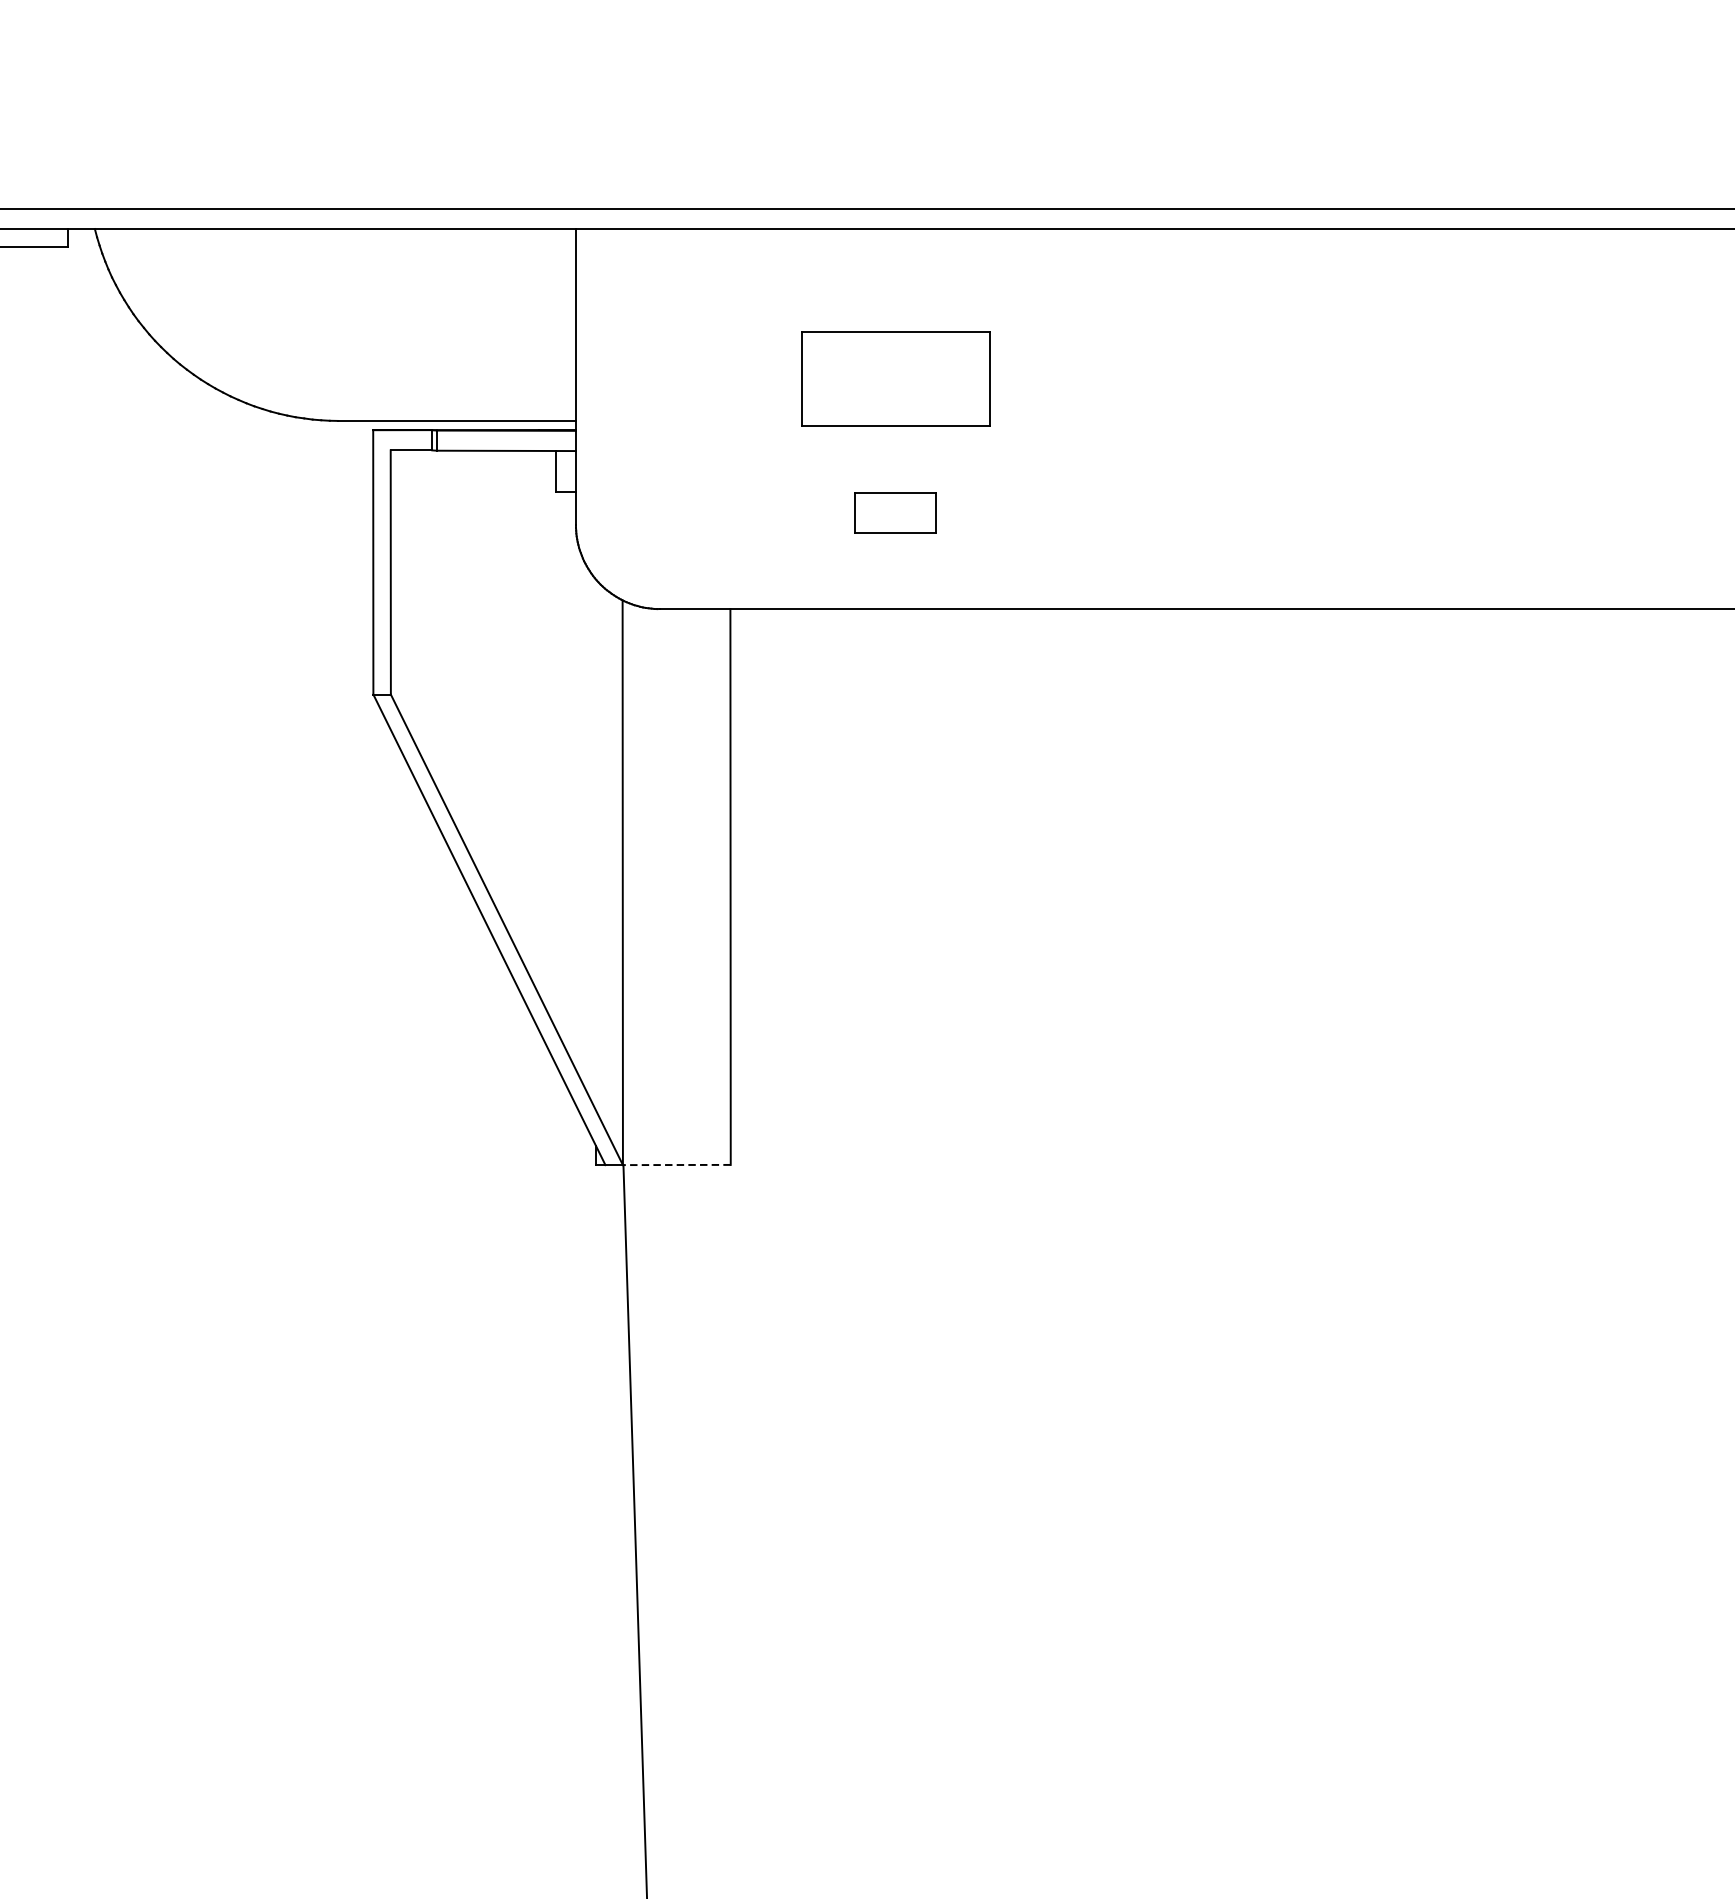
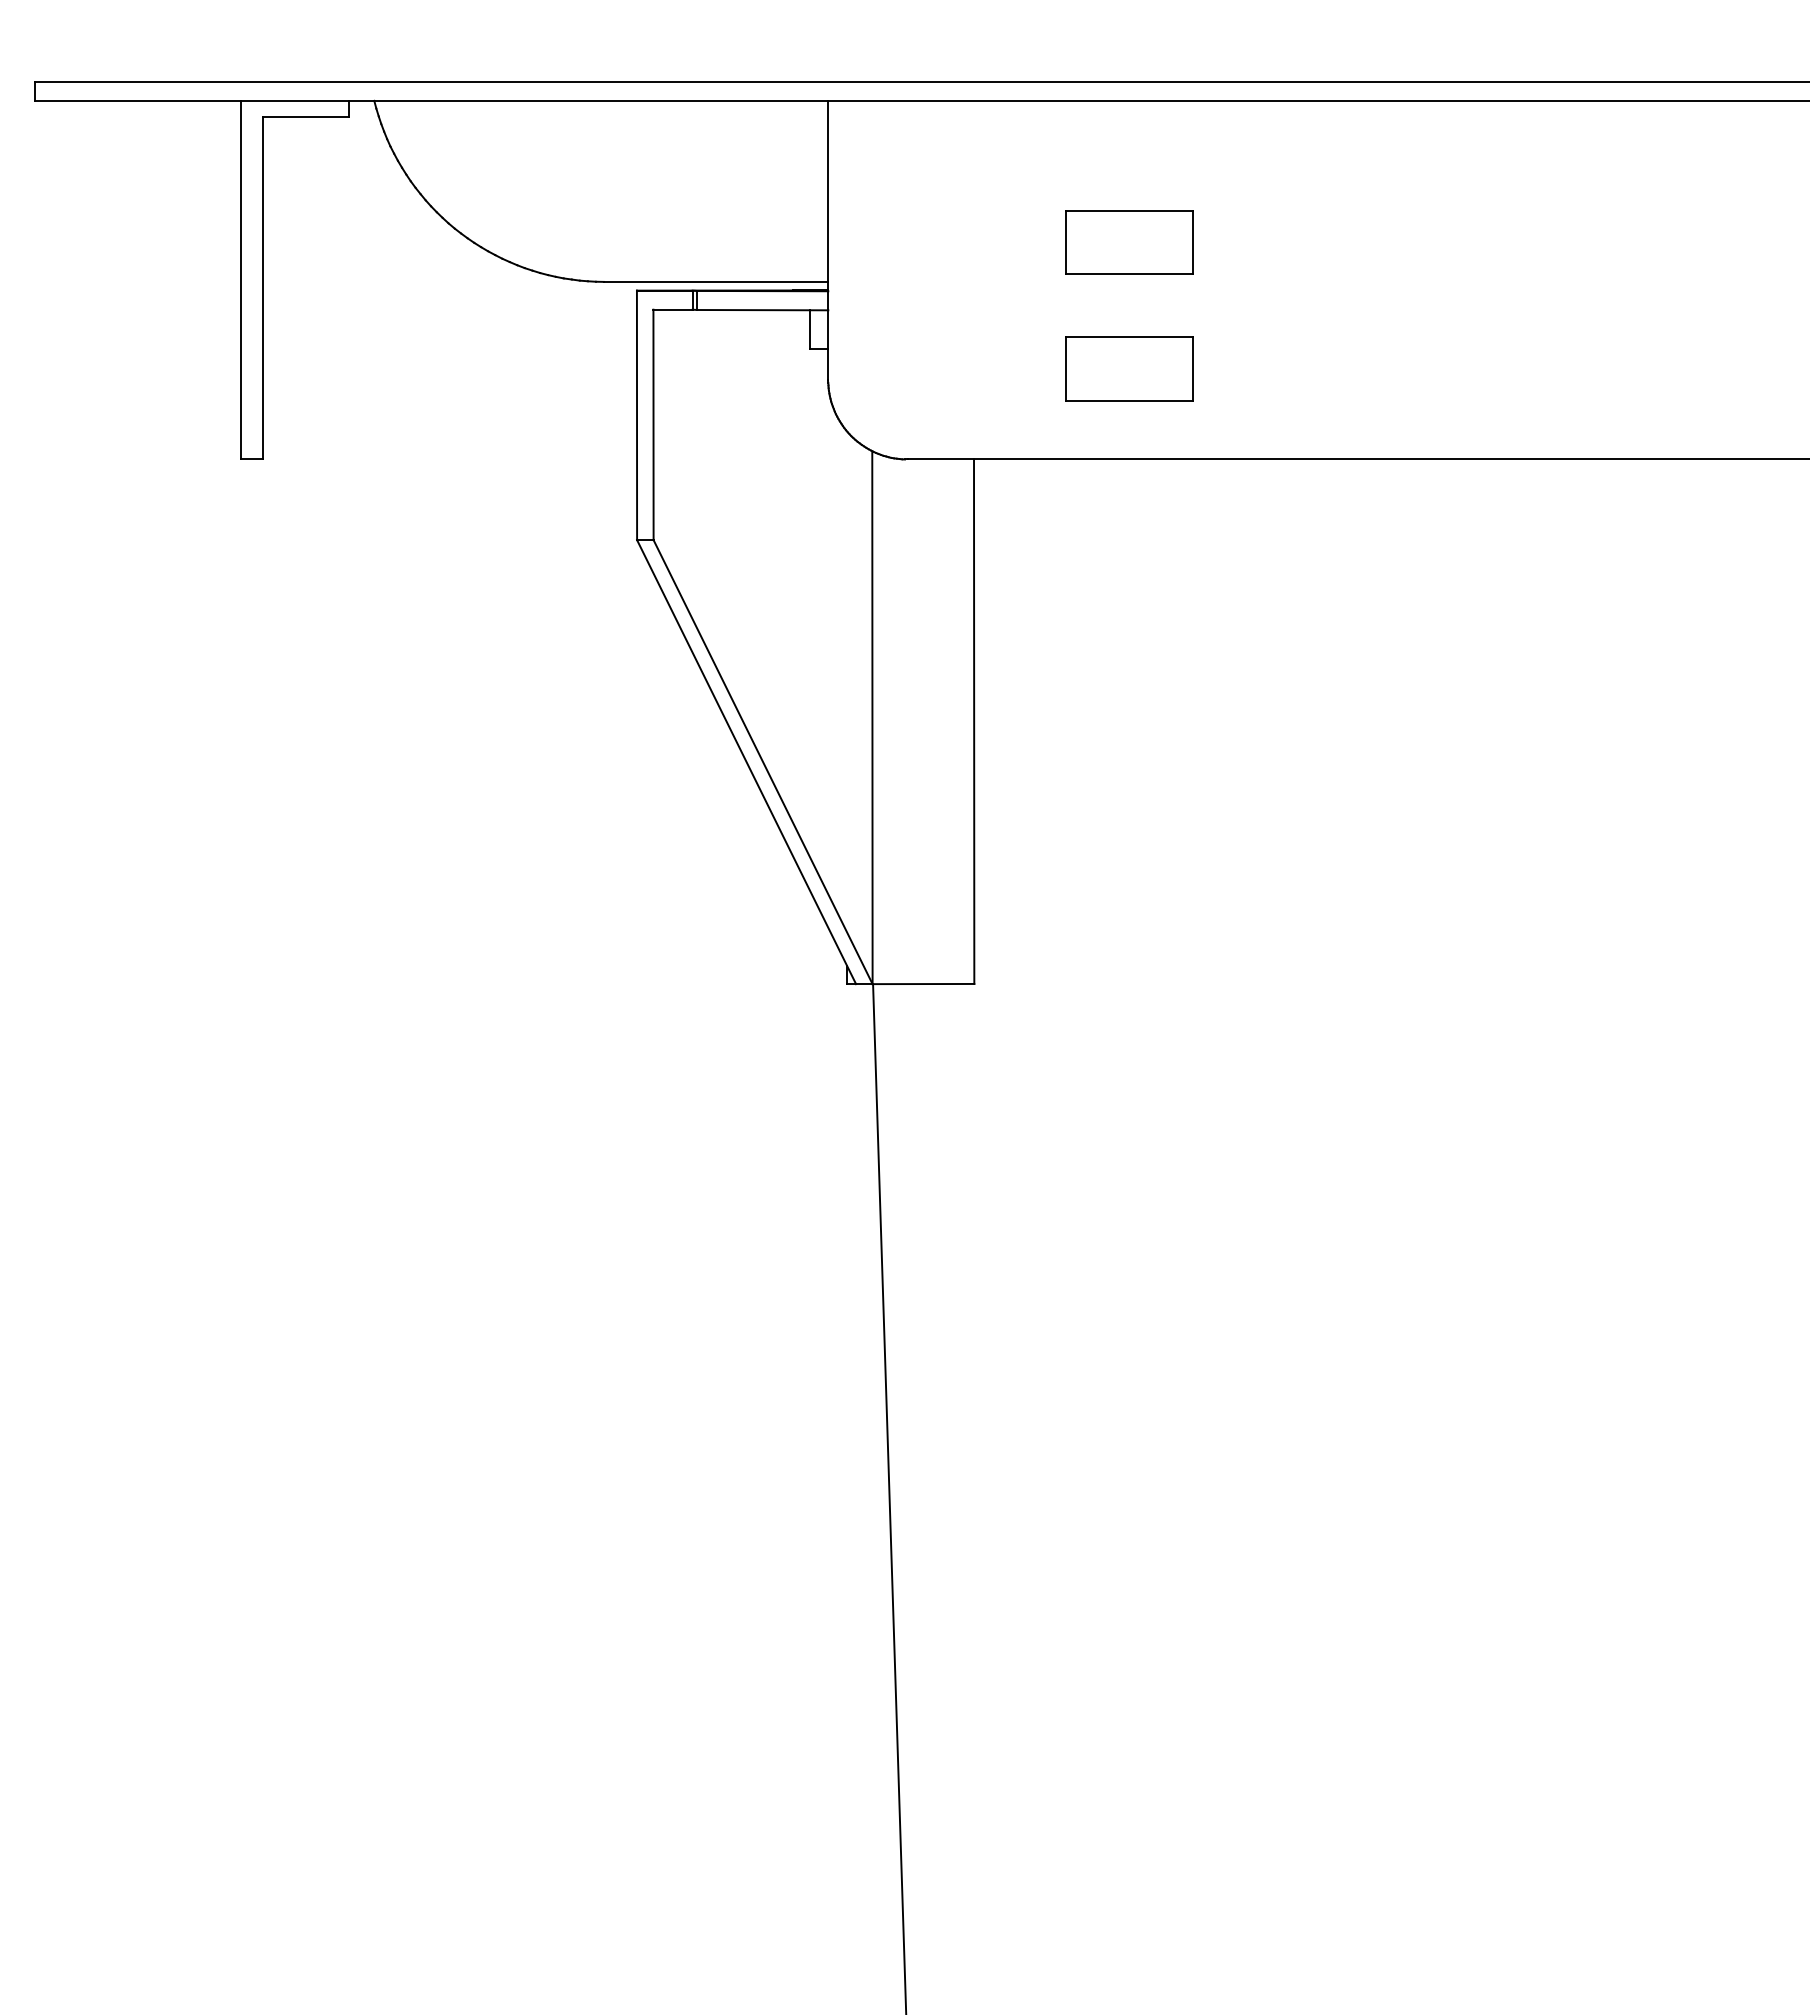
part: (895, 379) -> (1129, 242), size x0.71
part: (895, 512) -> (1129, 368), size x1.67
line: (676, 1165) -> (923, 984), dashed -> solid

